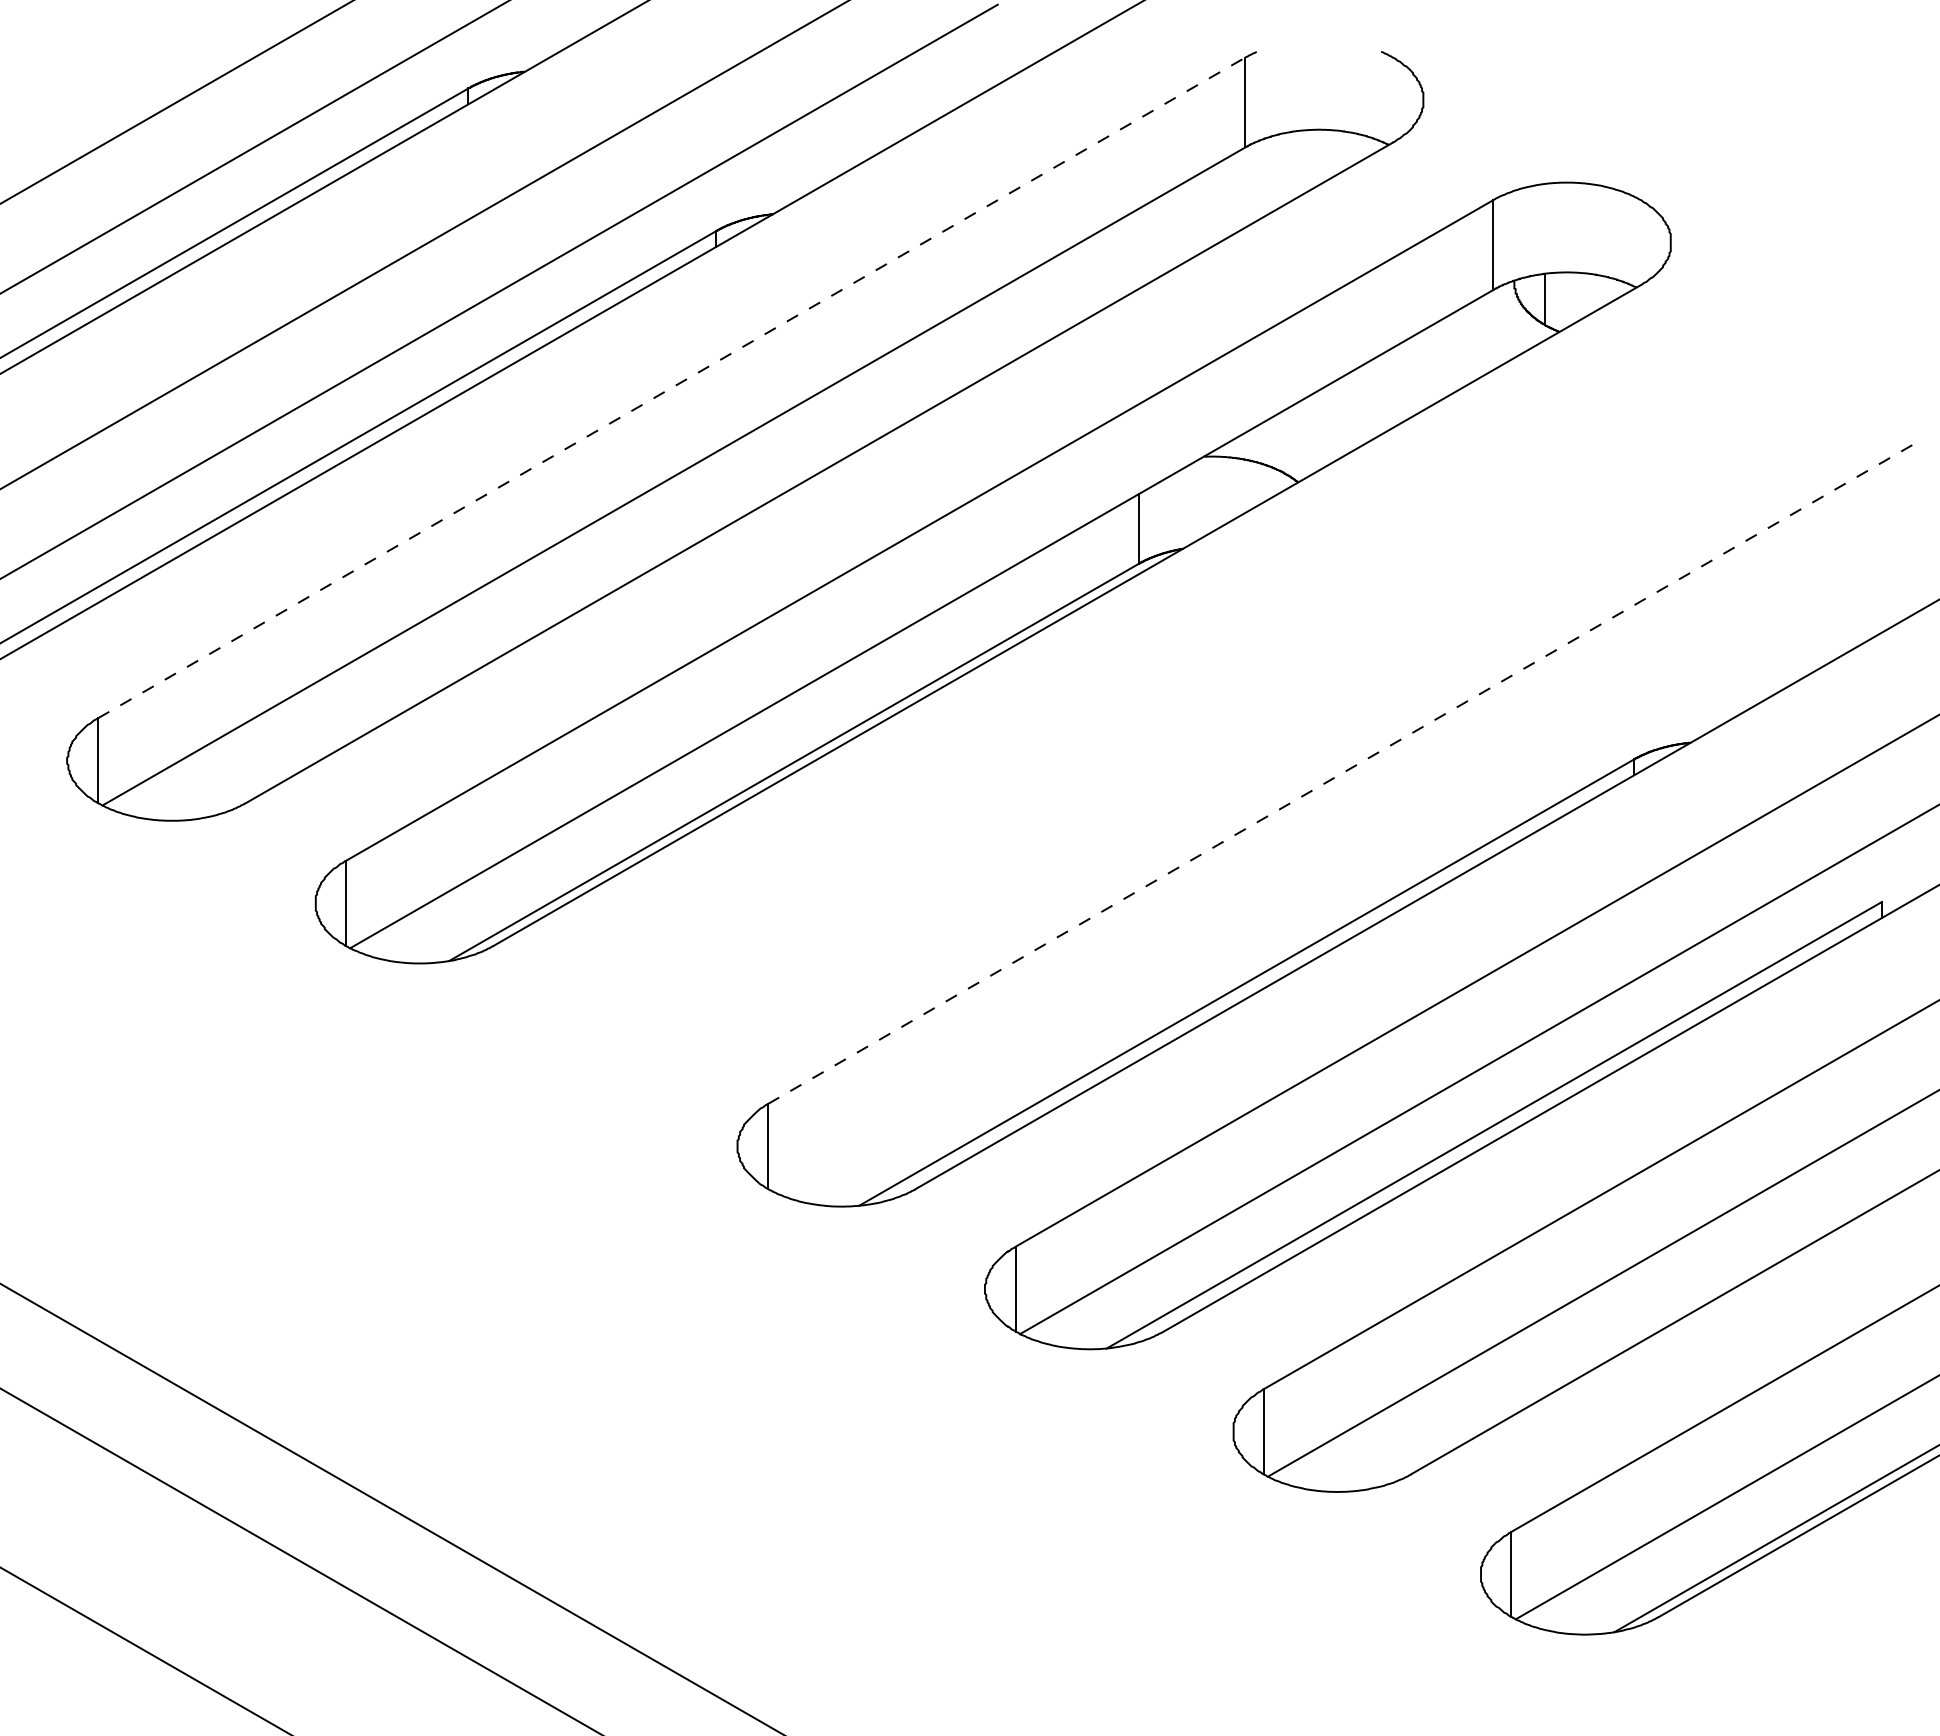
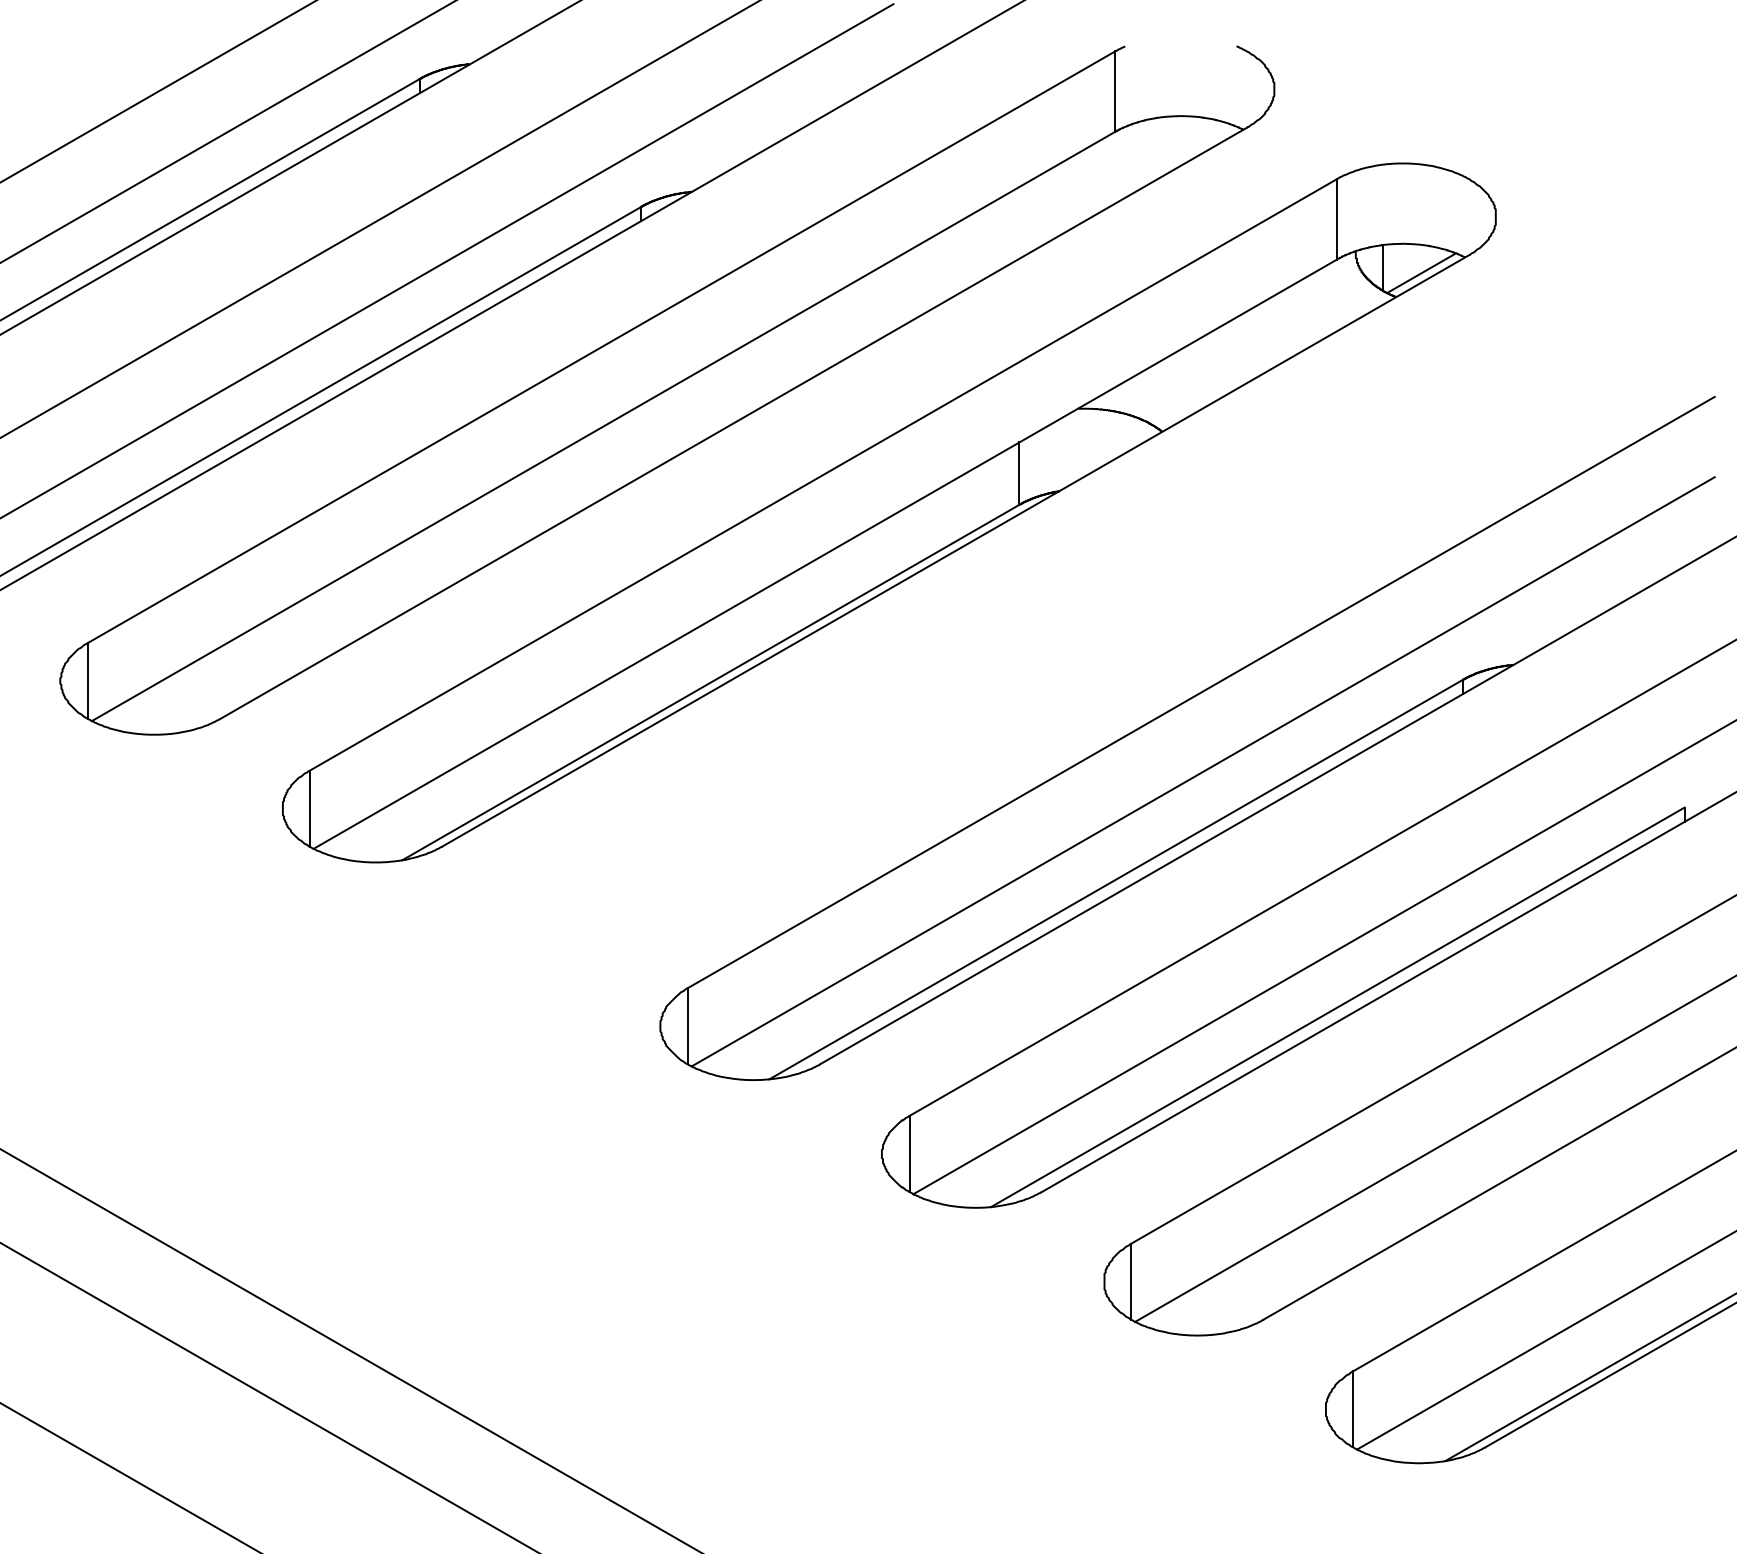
line: (1587, 305) -> (1421, 273), added
line: (671, 388) -> (601, 347), dashed -> solid
line: (1341, 773) -> (1201, 692), dashed -> solid
line: (1343, 861) -> (1202, 771), added

